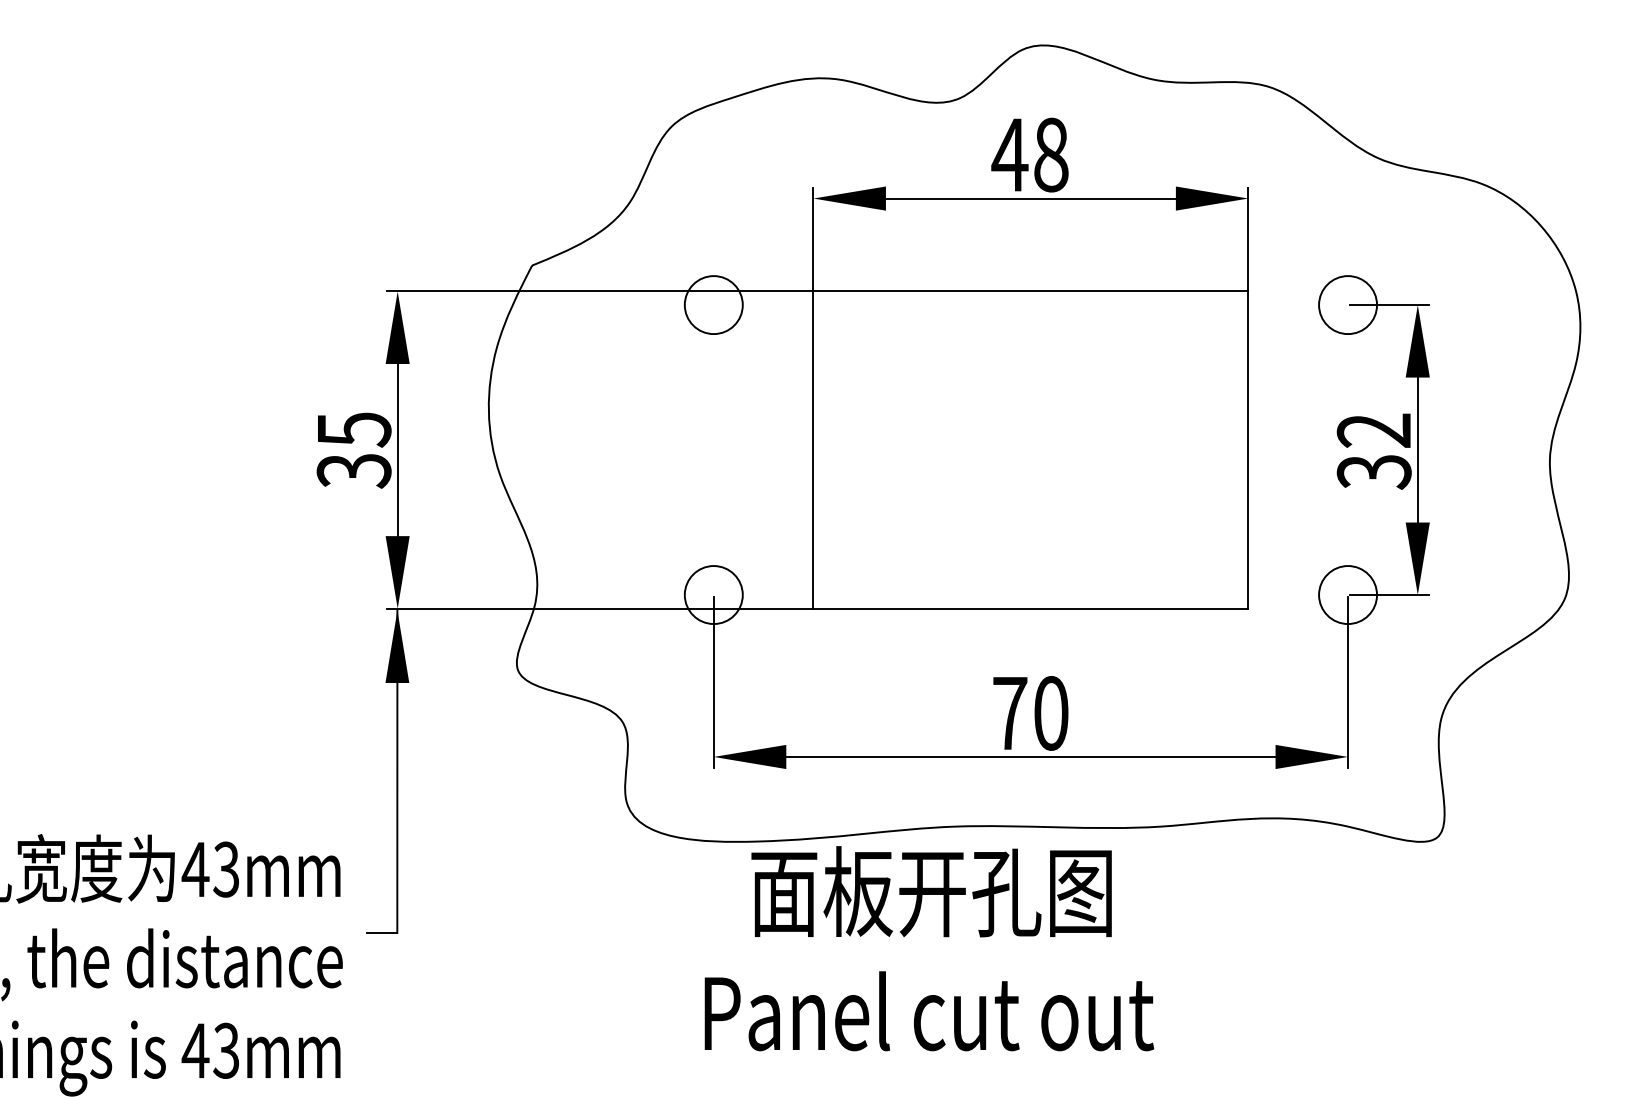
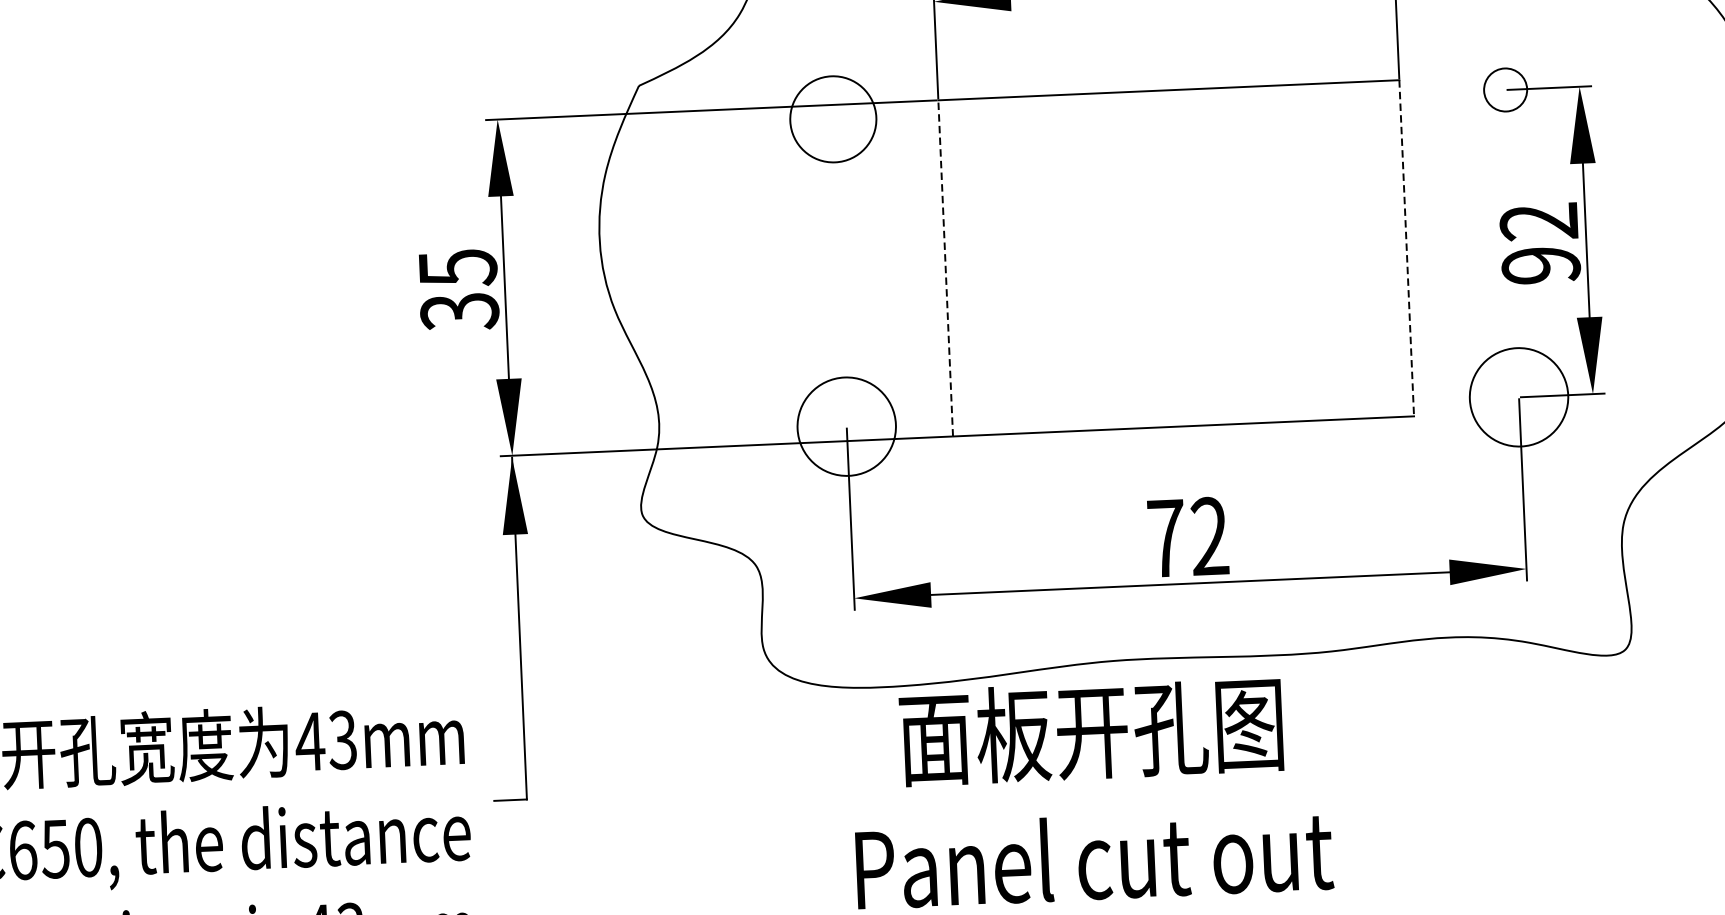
circle: (713, 305) -> (833, 119), size x1.4
circle: (1348, 305) -> (1506, 90), size x0.7
line: (813, 450) -> (945, 268), solid -> dashed
line: (1248, 450) -> (1406, 248), solid -> dashed
text: (1374, 472) -> (1541, 266), 32 -> 92
circle: (713, 595) -> (846, 427), size x1.6
circle: (1348, 595) -> (1519, 397), size x1.6
text: (1051, 713) -> (1210, 536), 70 -> 72

